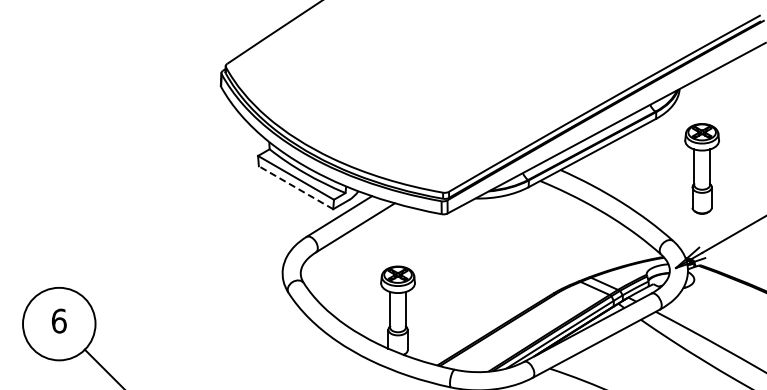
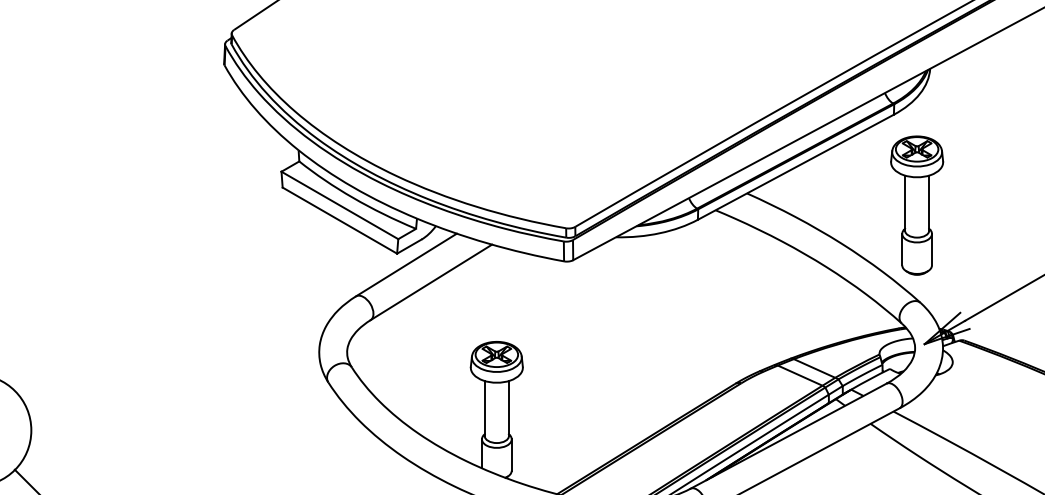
part: (701, 168) -> (916, 204), moved
line: (296, 187) -> (340, 220), dashed -> solid

